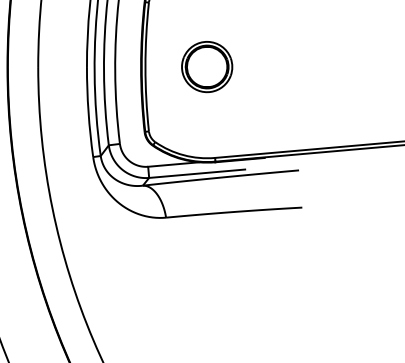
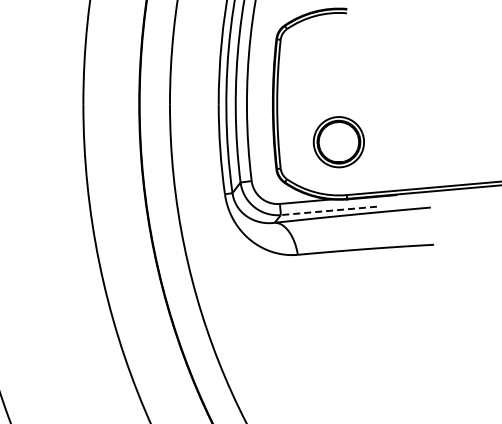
part: (206, 67) -> (338, 142), moved
line: (196, 173) -> (328, 210), solid -> dashed

